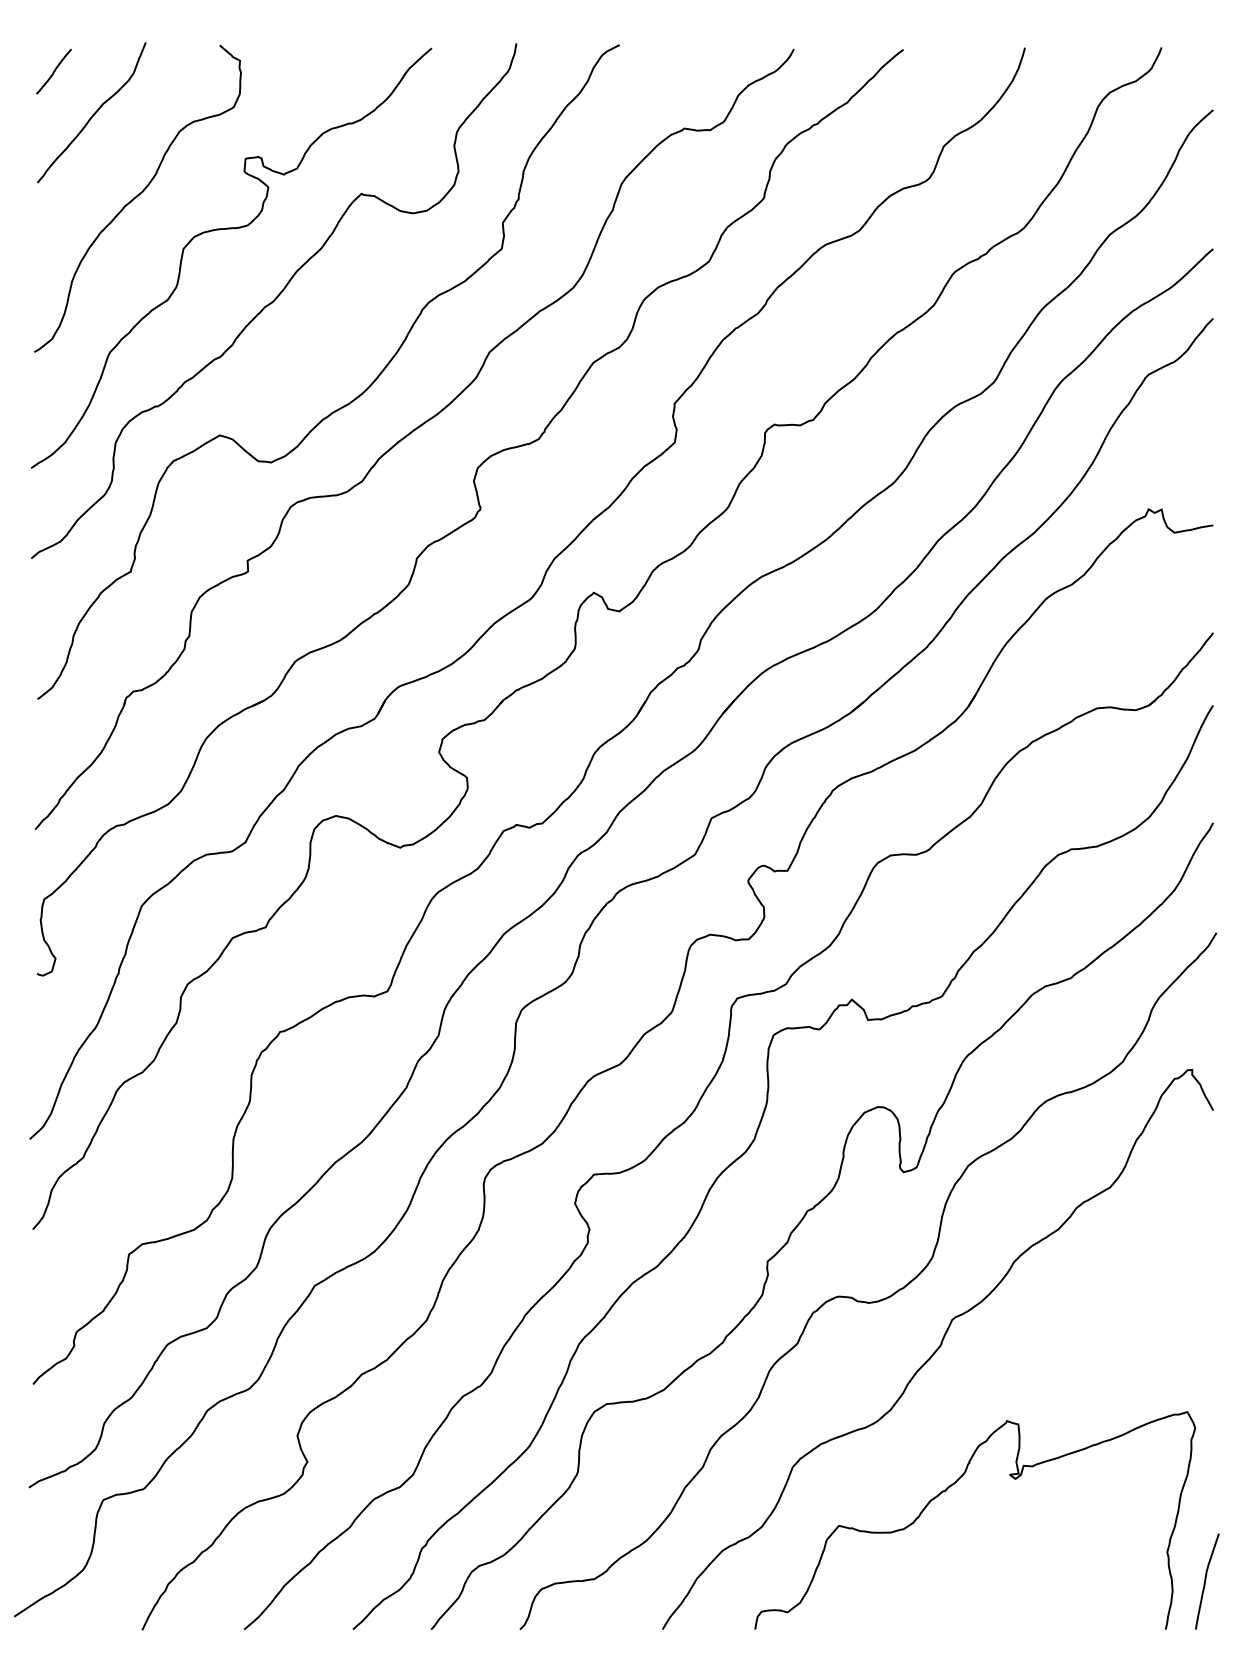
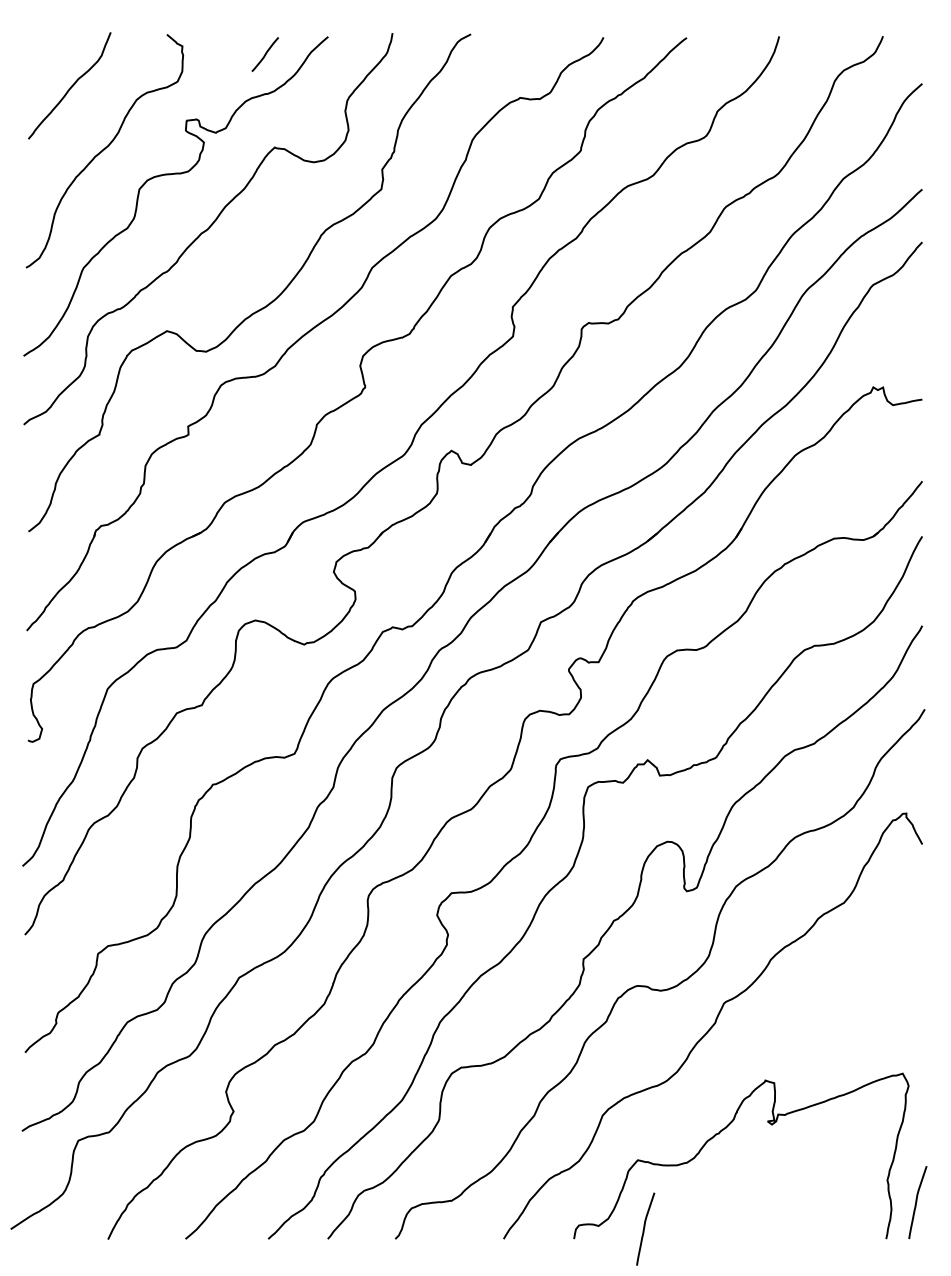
curve: (53, 71) -> (264, 54), moved
curve: (848, 1615) -> (645, 1228), added

